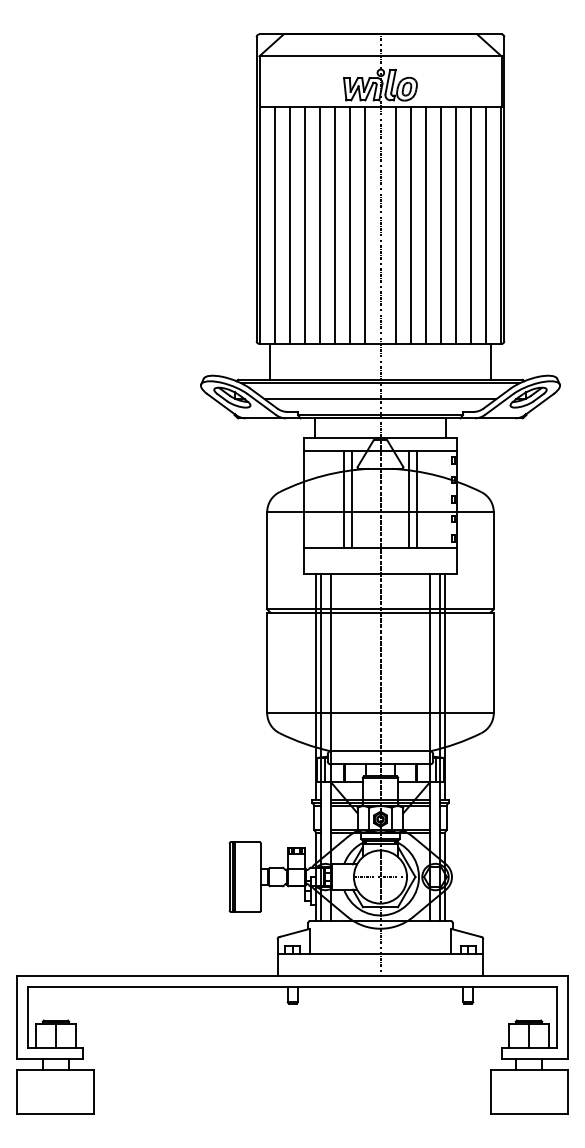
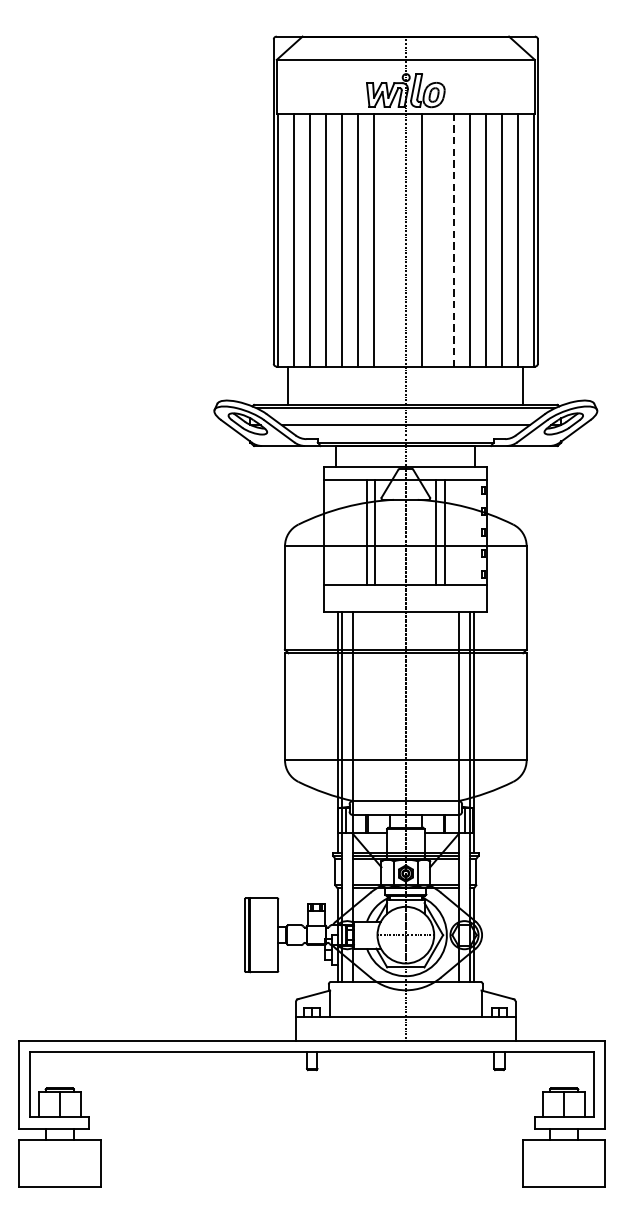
line: (365, 225) -> (389, 240), removed
line: (410, 225) -> (437, 240), removed
line: (425, 225) -> (453, 240), solid -> dashed

